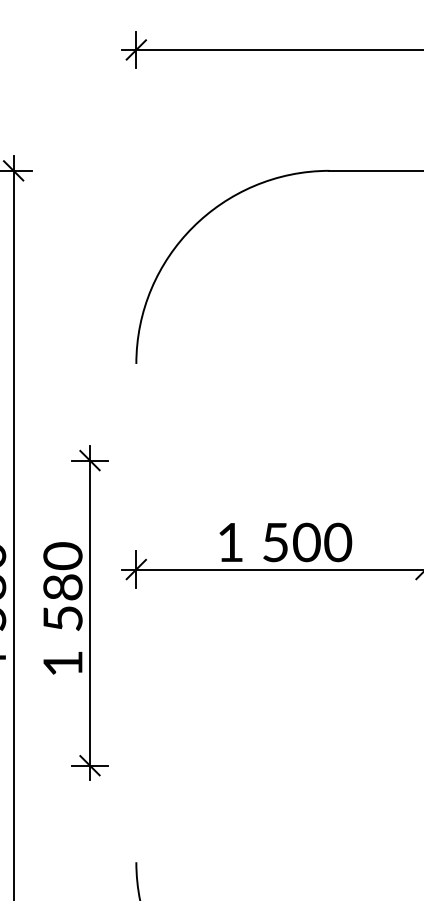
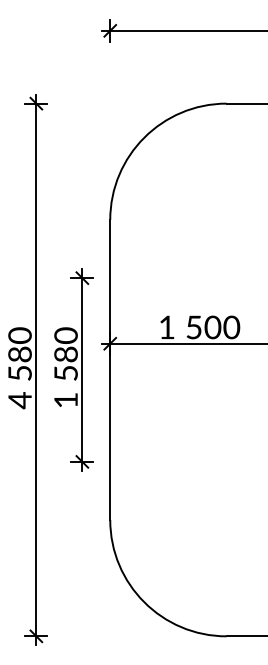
line: (136, 612) -> (110, 369), added

